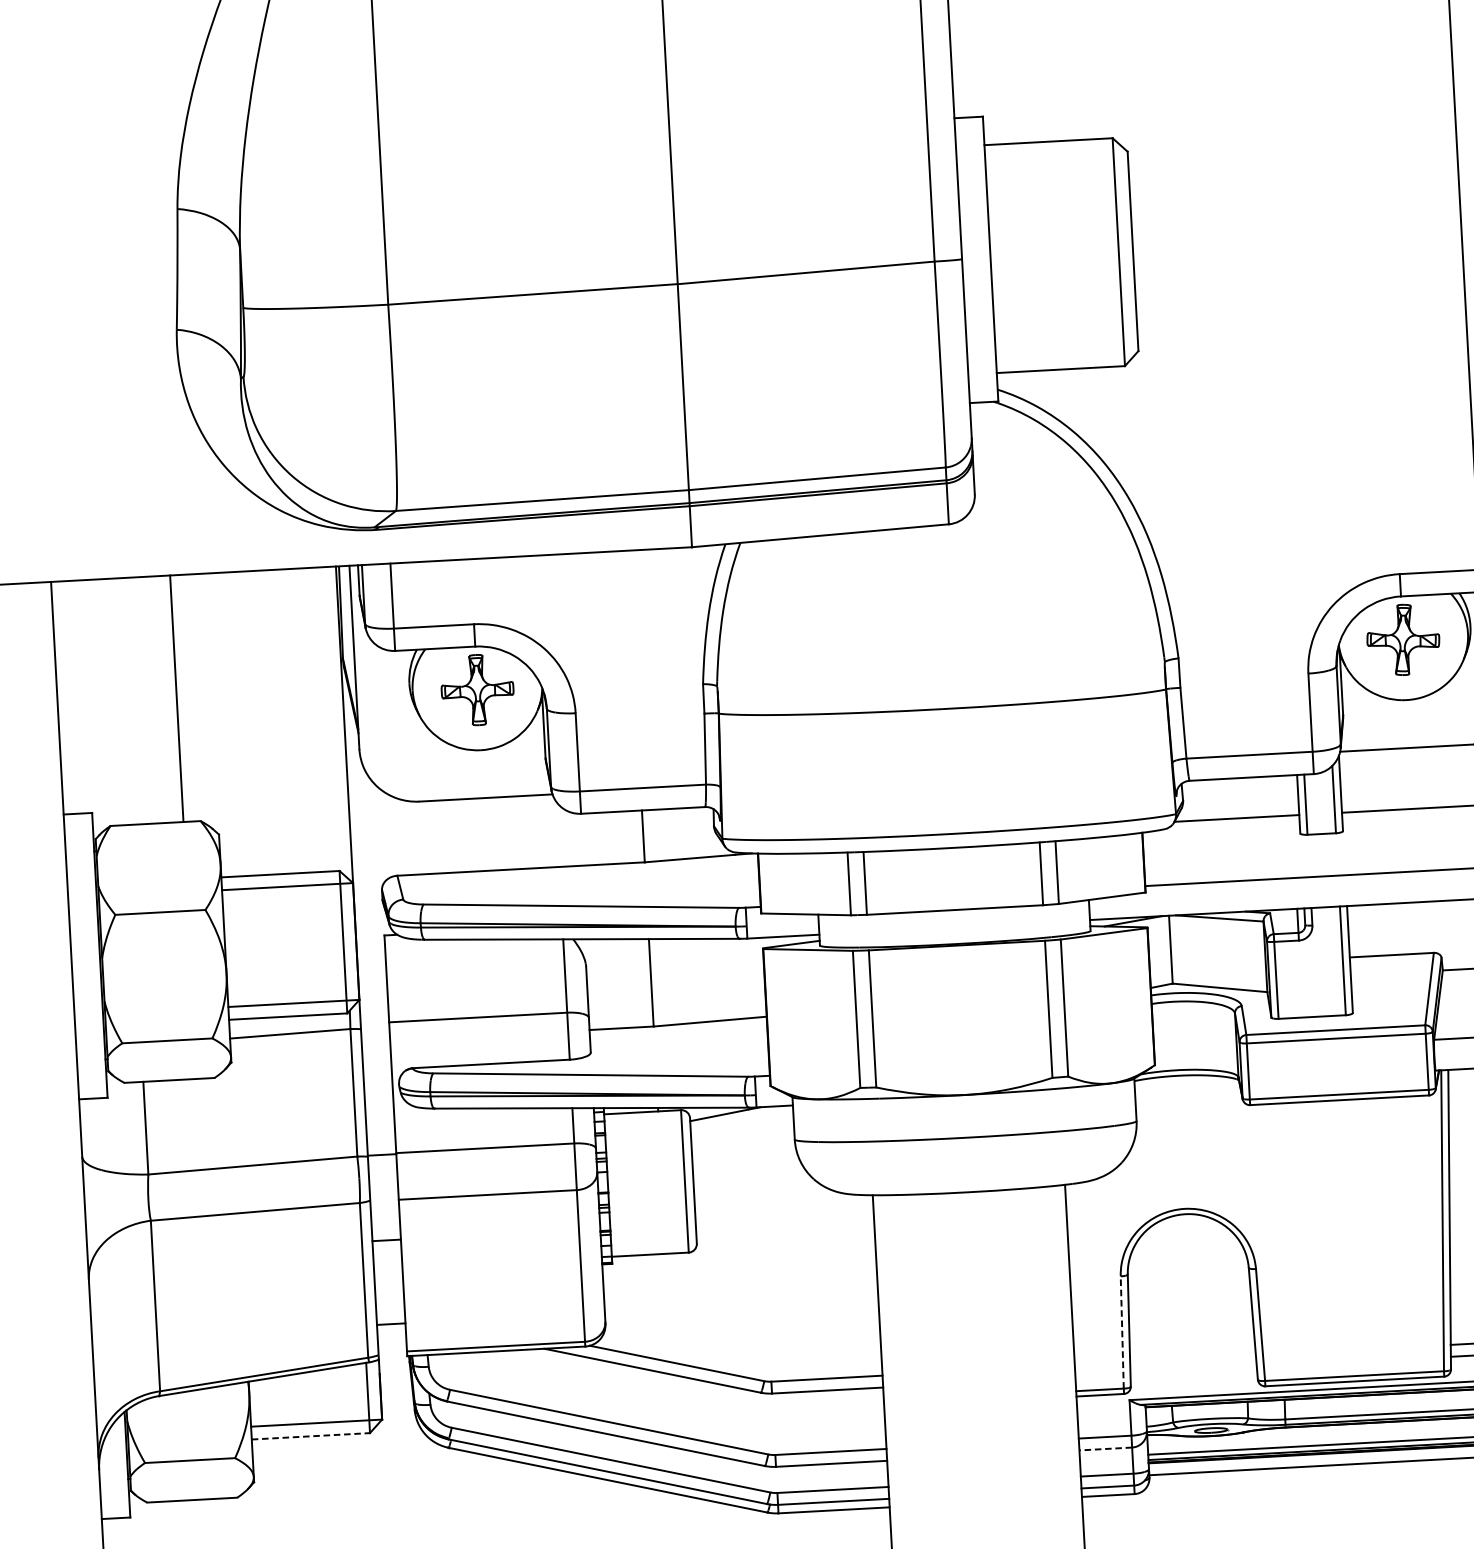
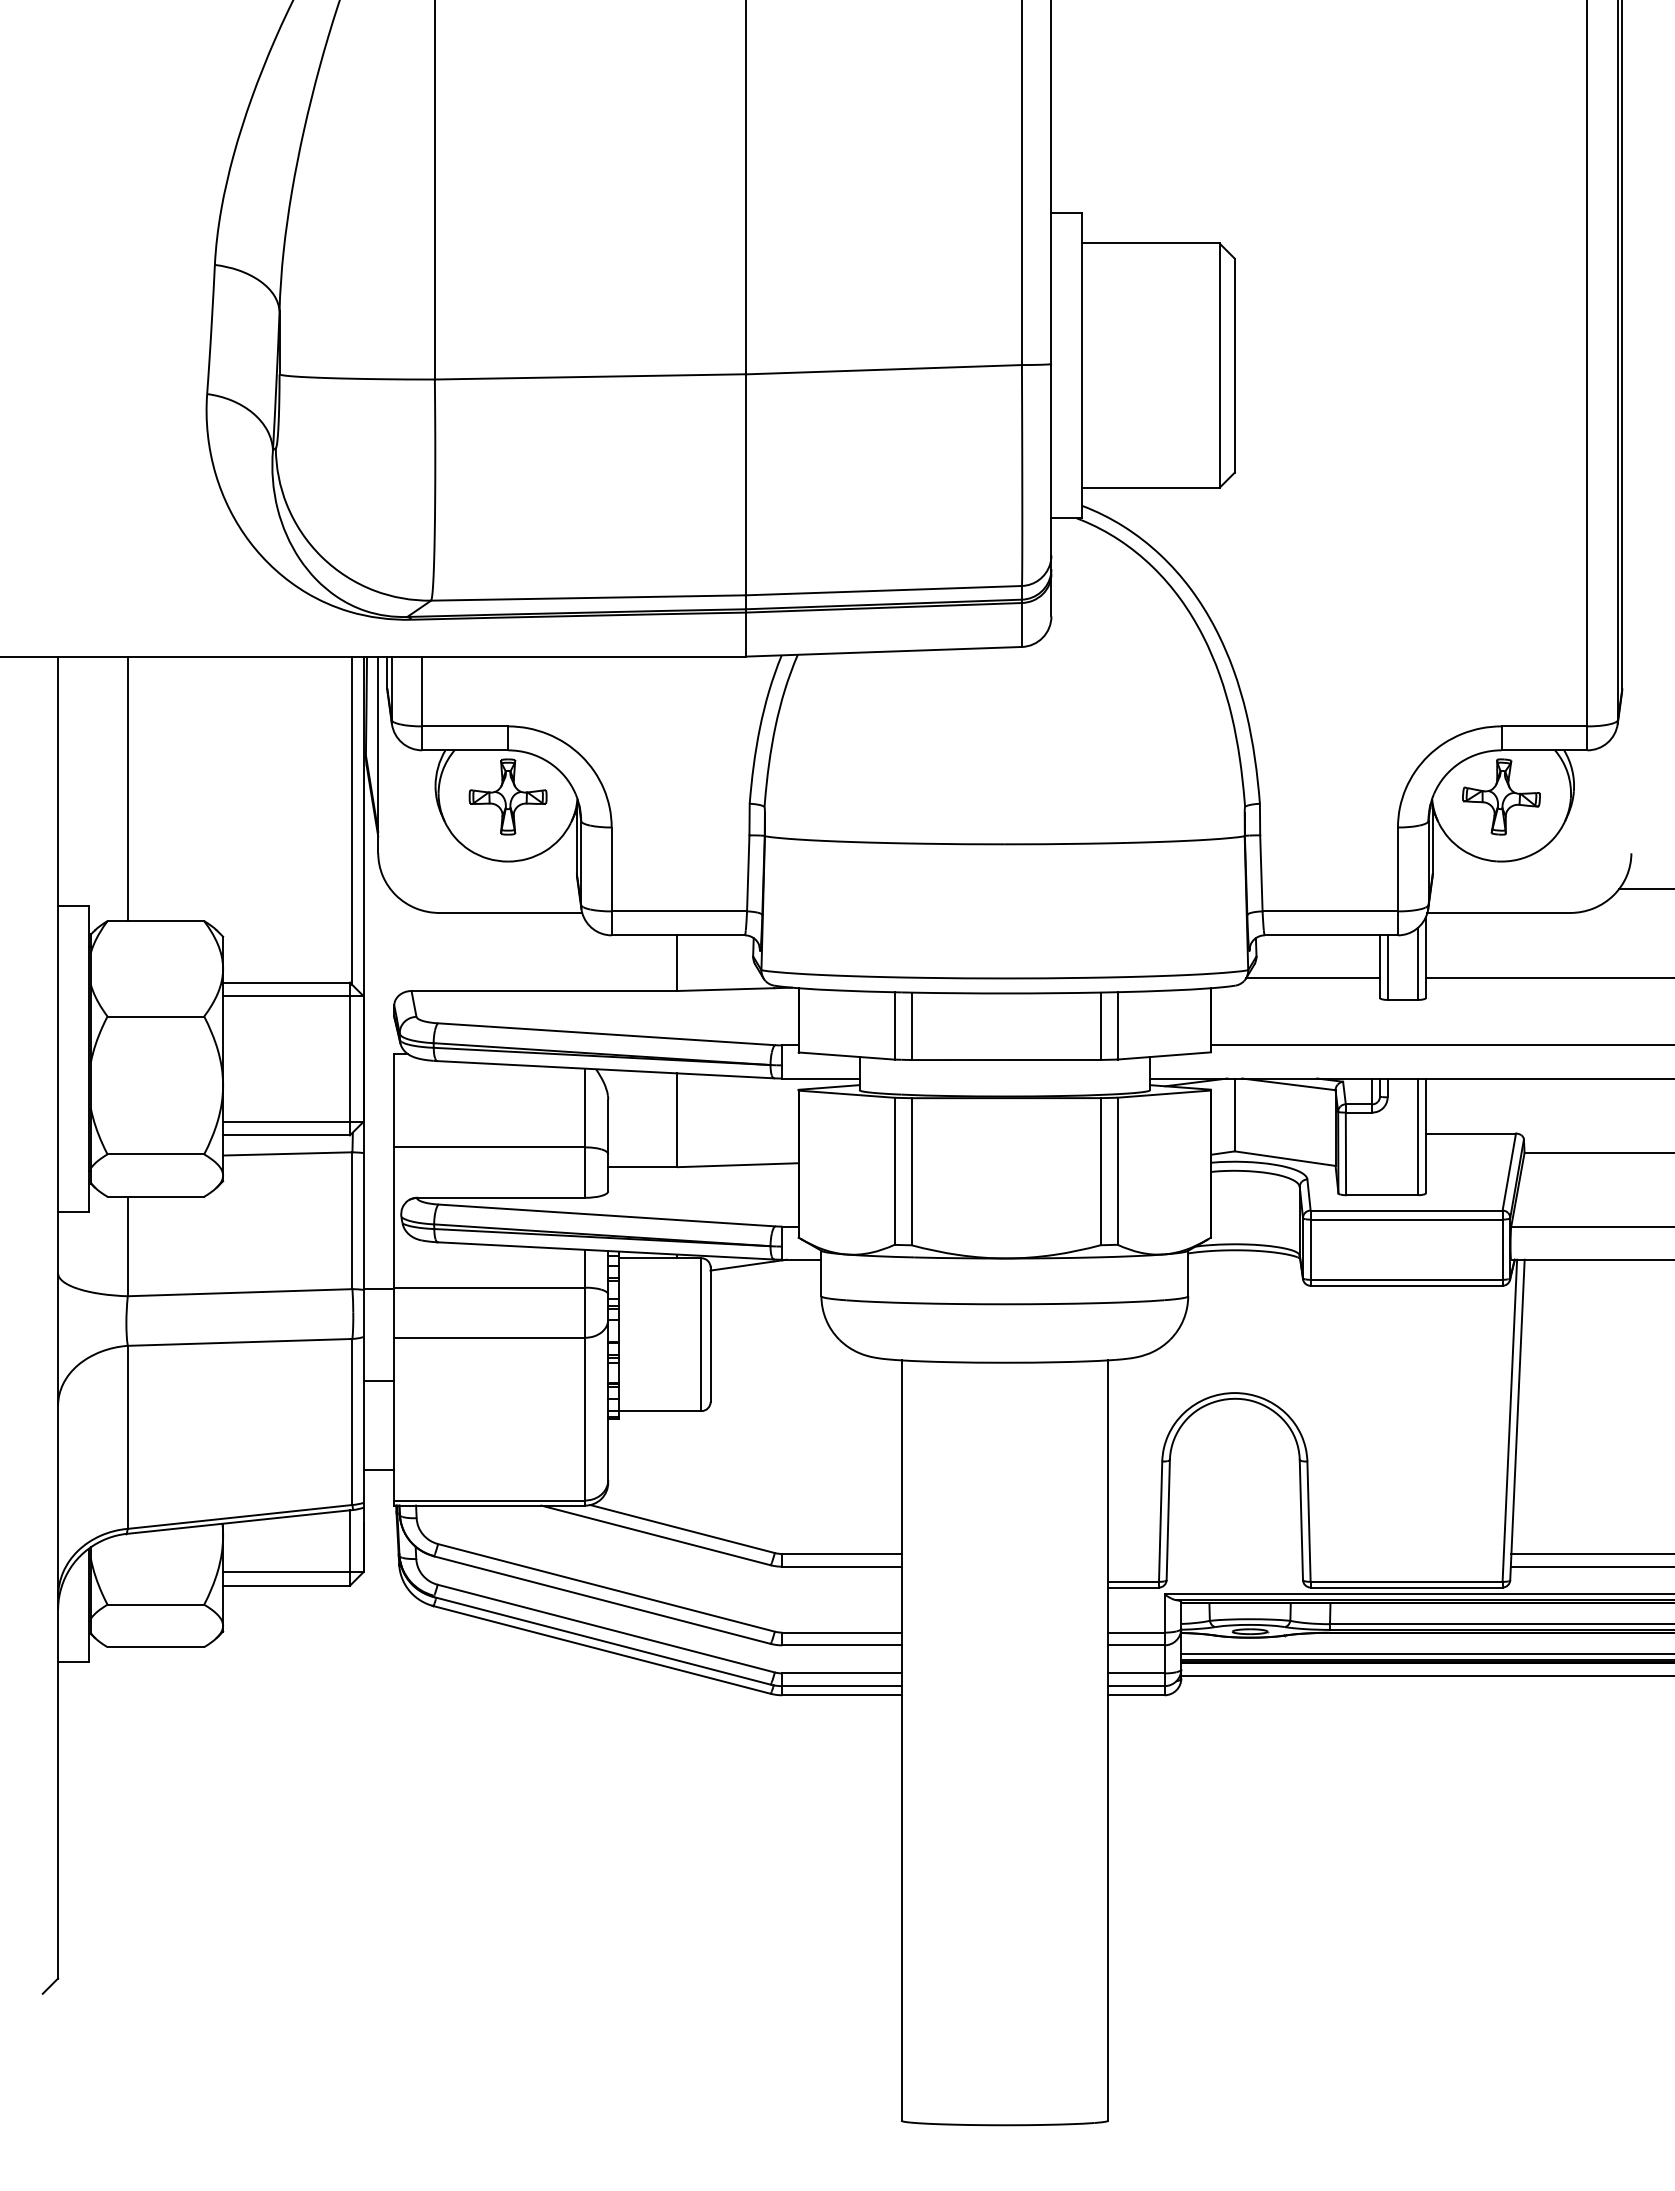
line: (176, 698) -> (127, 788), moved
line: (333, 719) -> (352, 820), added
line: (1122, 1332) -> (1160, 1521), dashed -> solid
line: (311, 1436) -> (287, 1585), dashed -> solid
line: (1105, 1449) -> (1135, 1645), dashed -> solid

